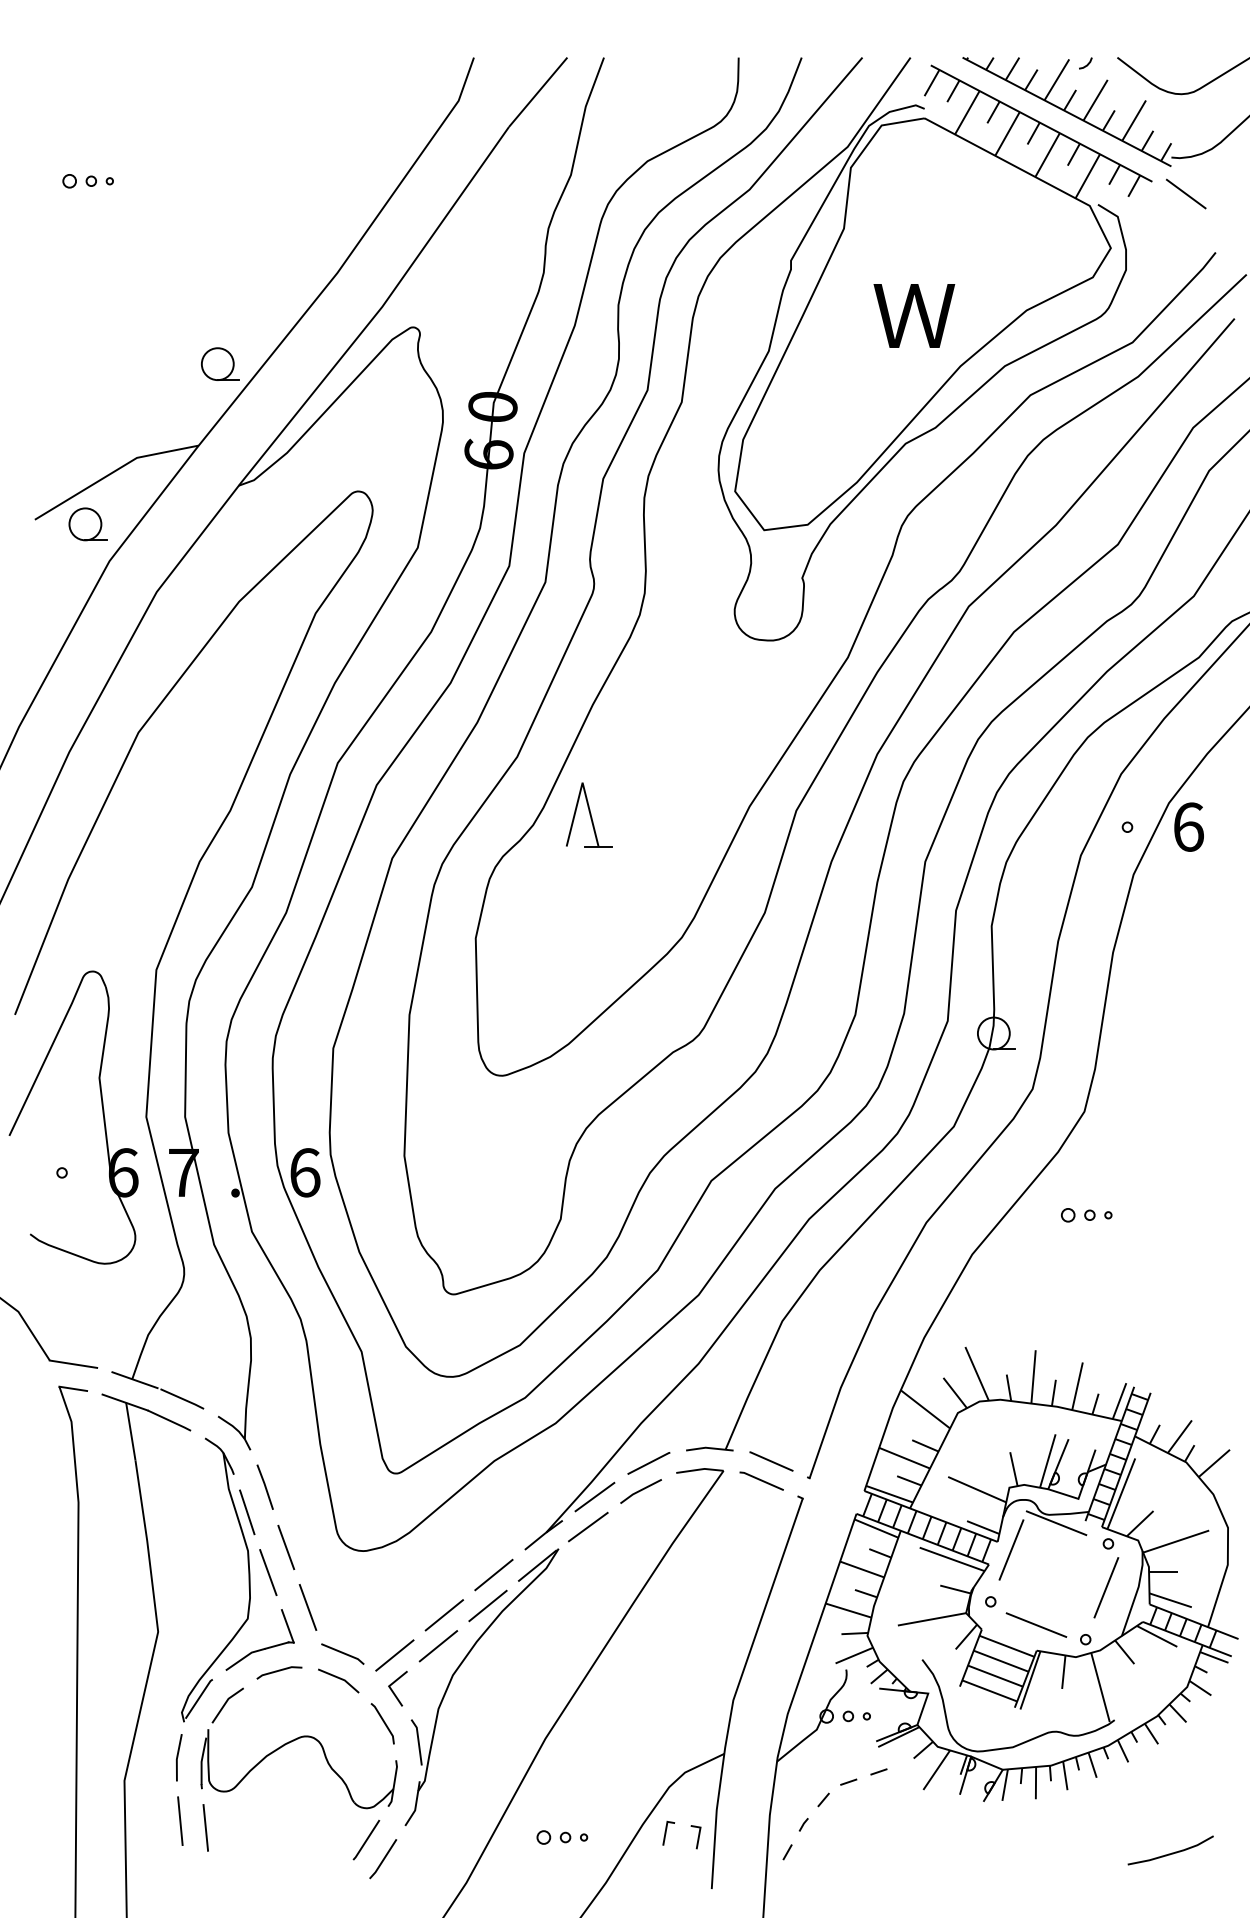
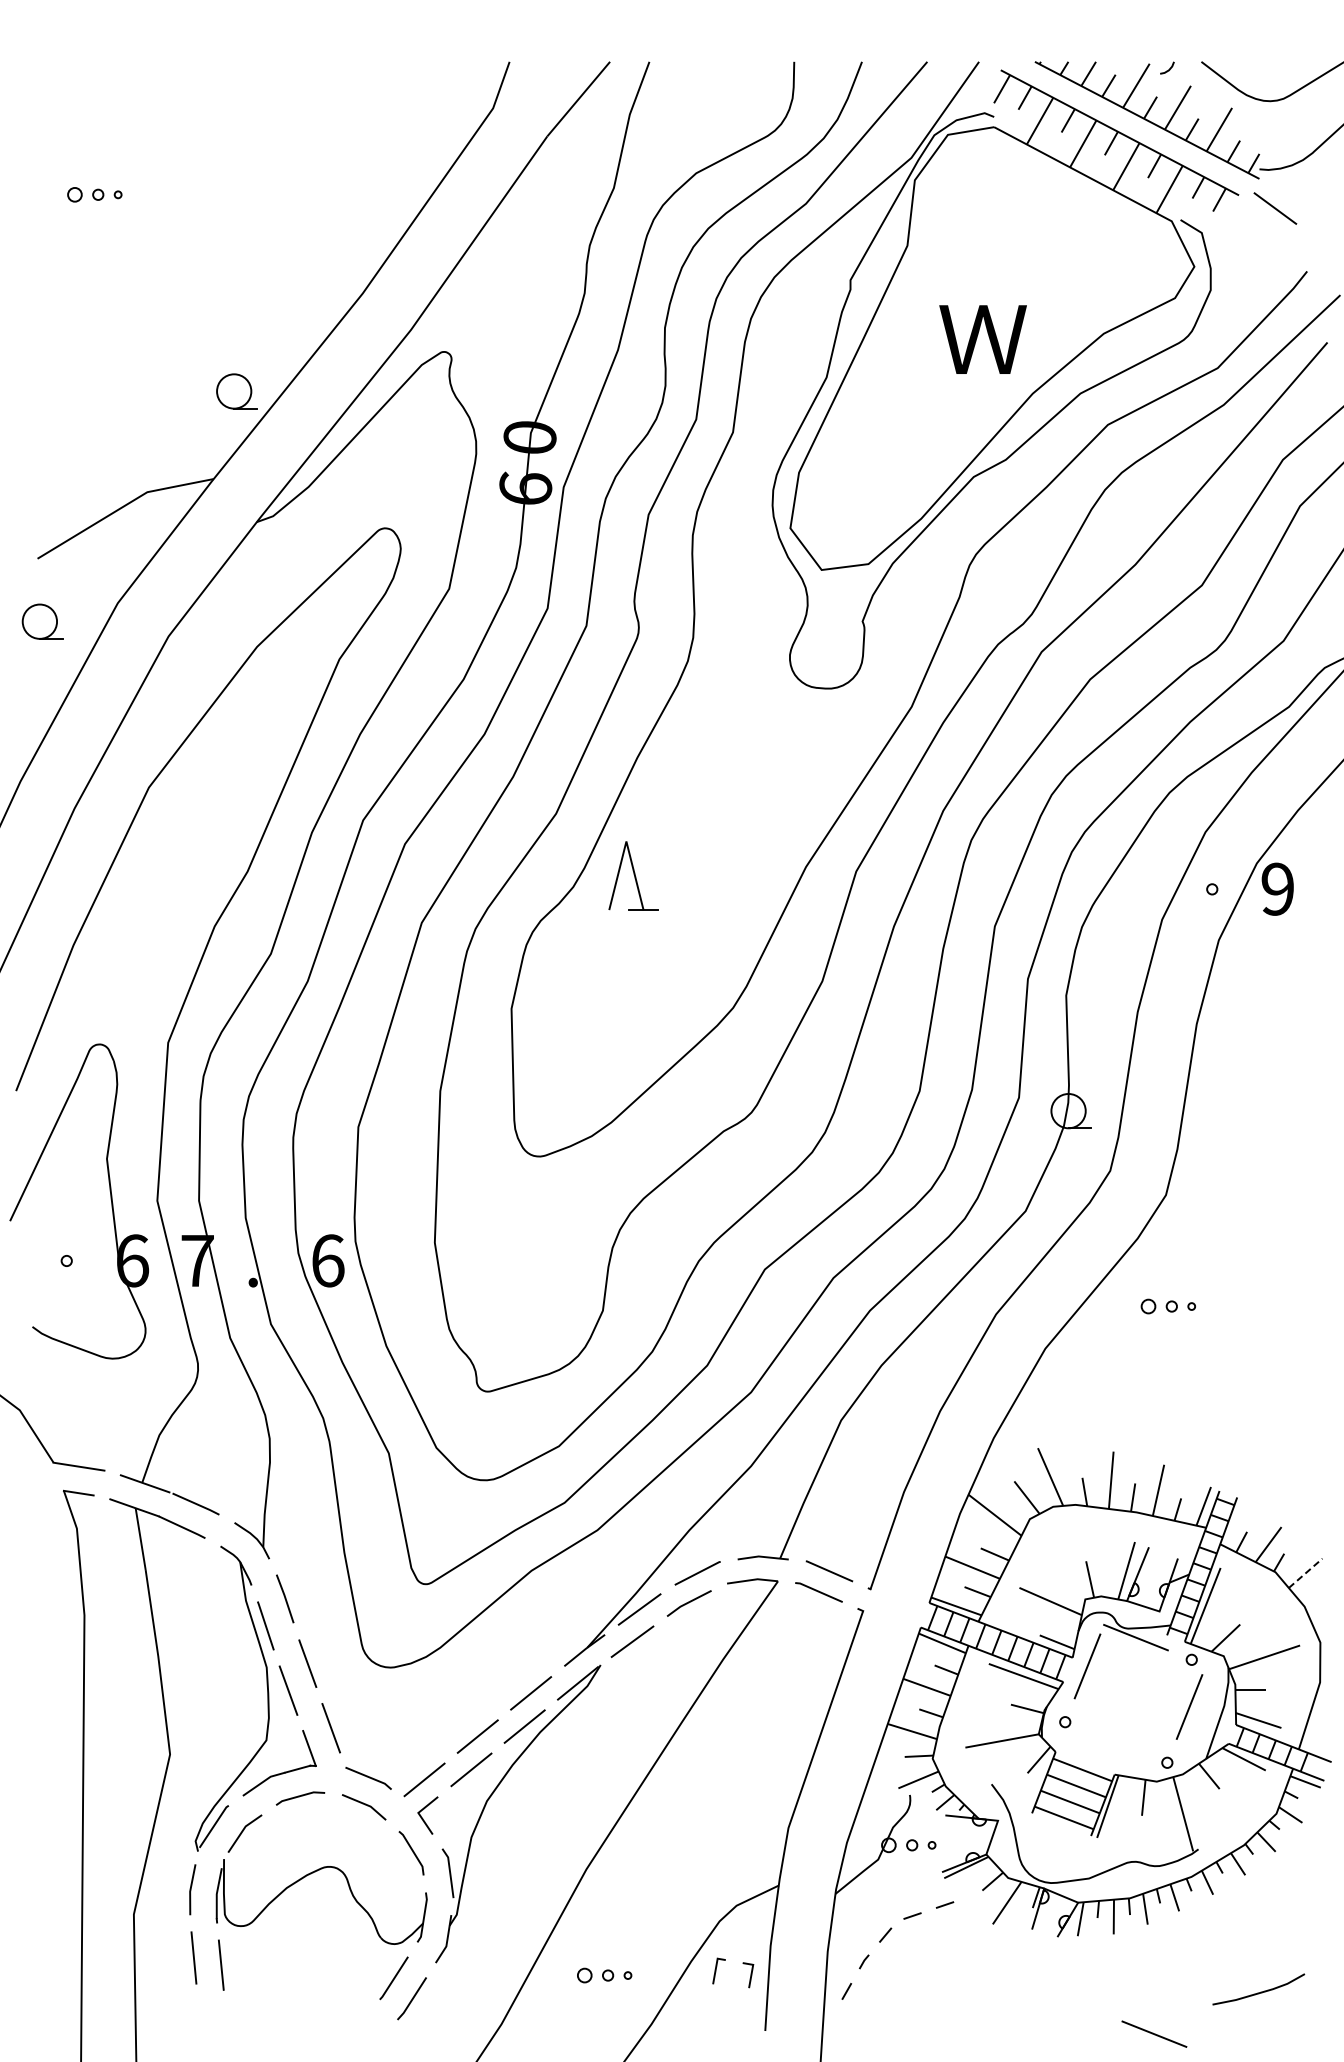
part: (87, 524) -> (42, 621), moved
text: (1188, 826) -> (1277, 888), 6 -> 9
line: (1215, 1463) -> (1306, 1573), solid -> dashed
line: (1036, 1624) -> (1154, 2033), moved

